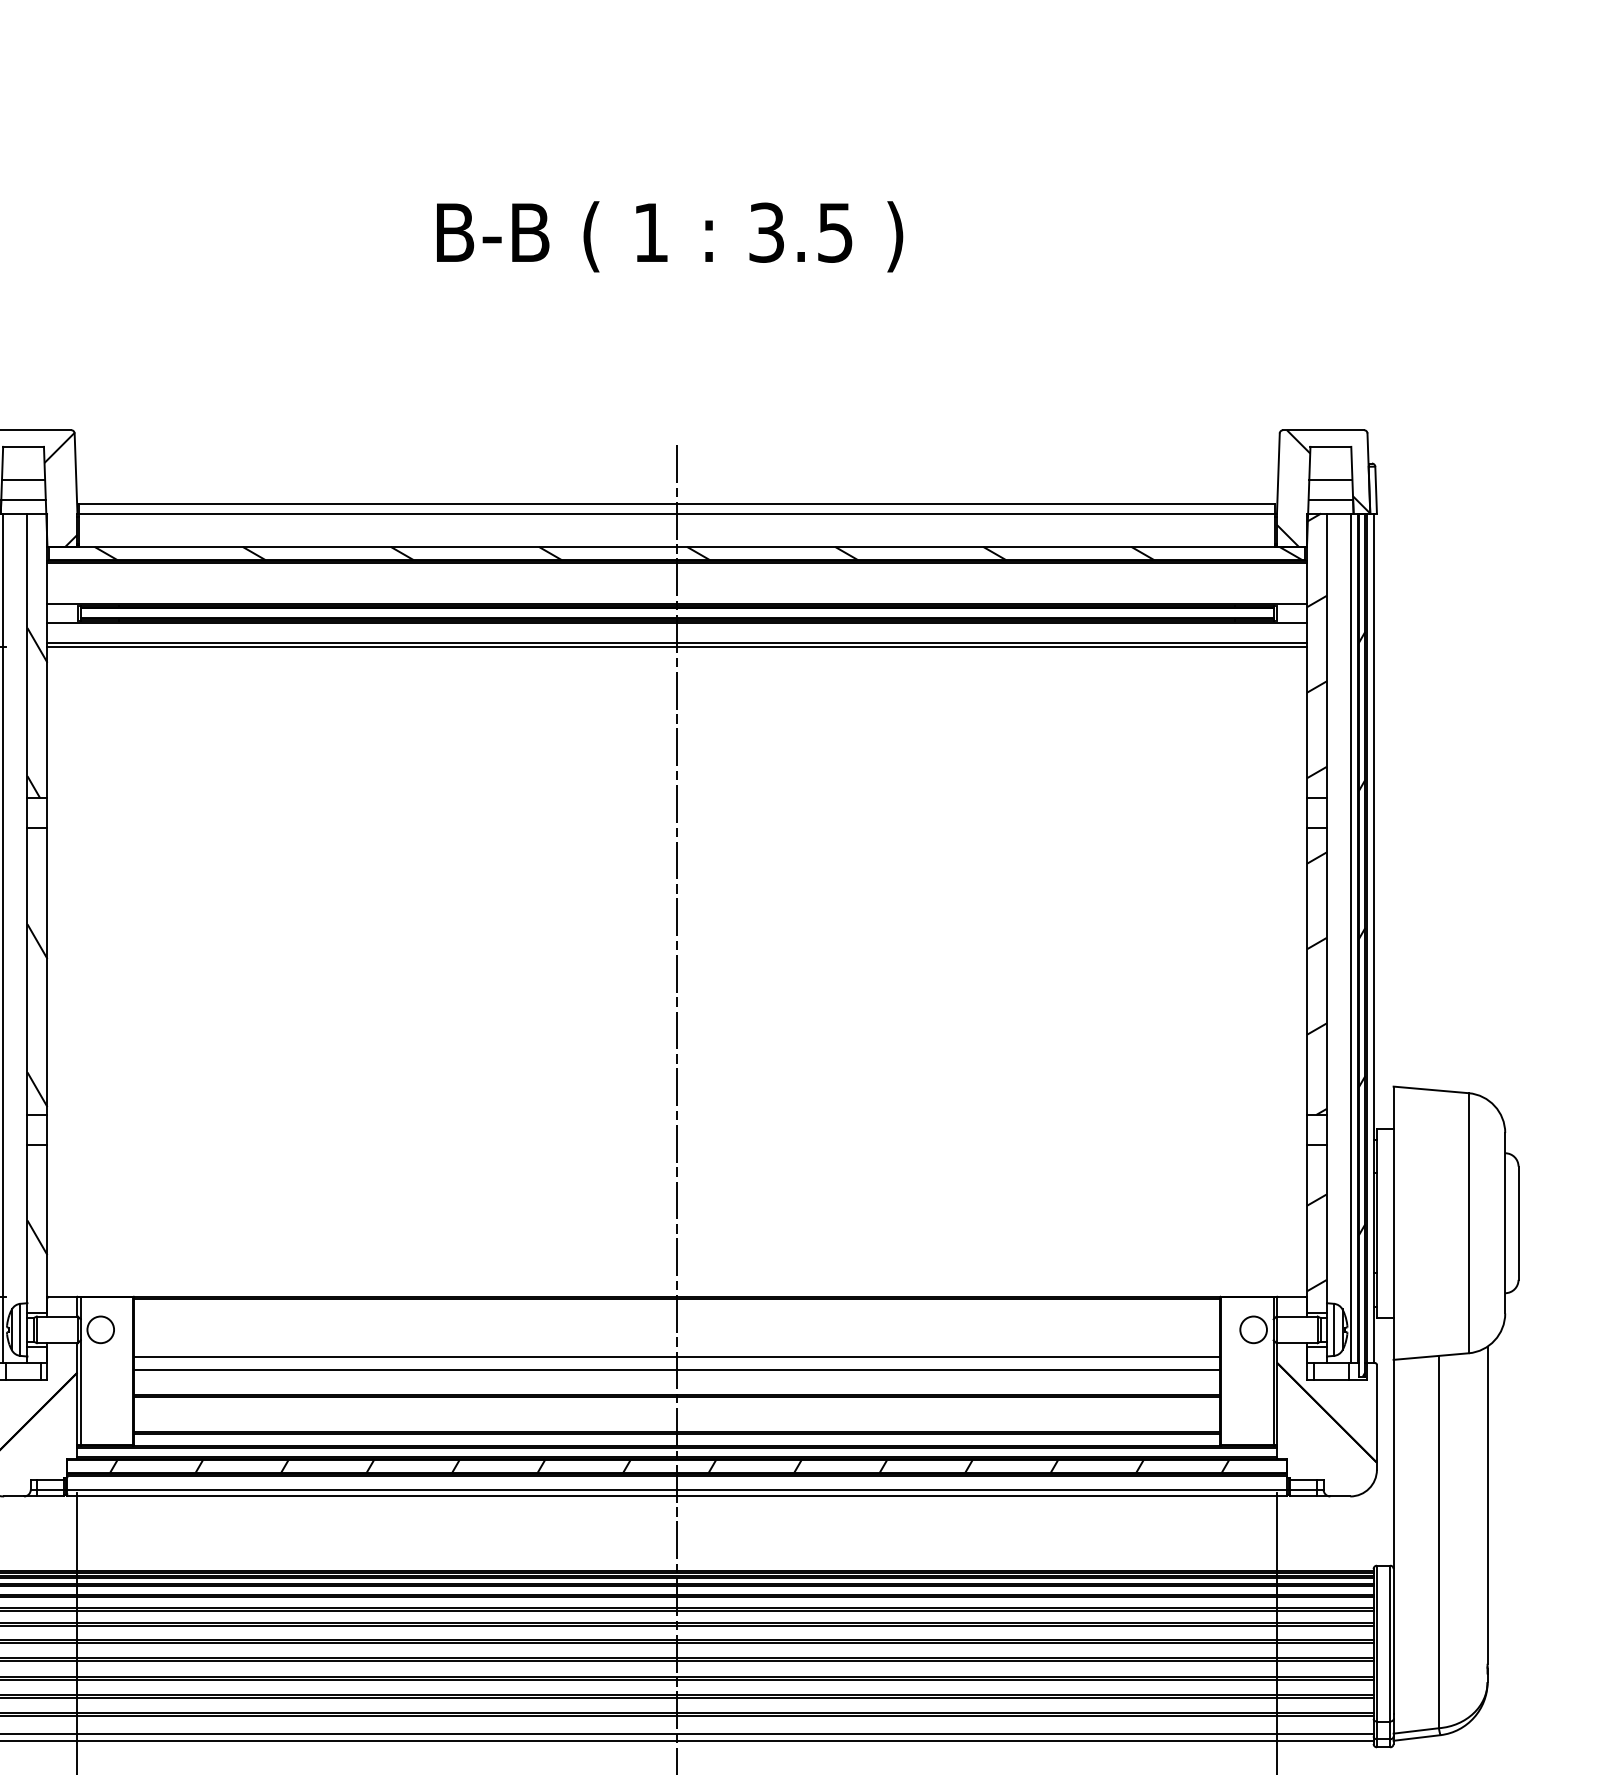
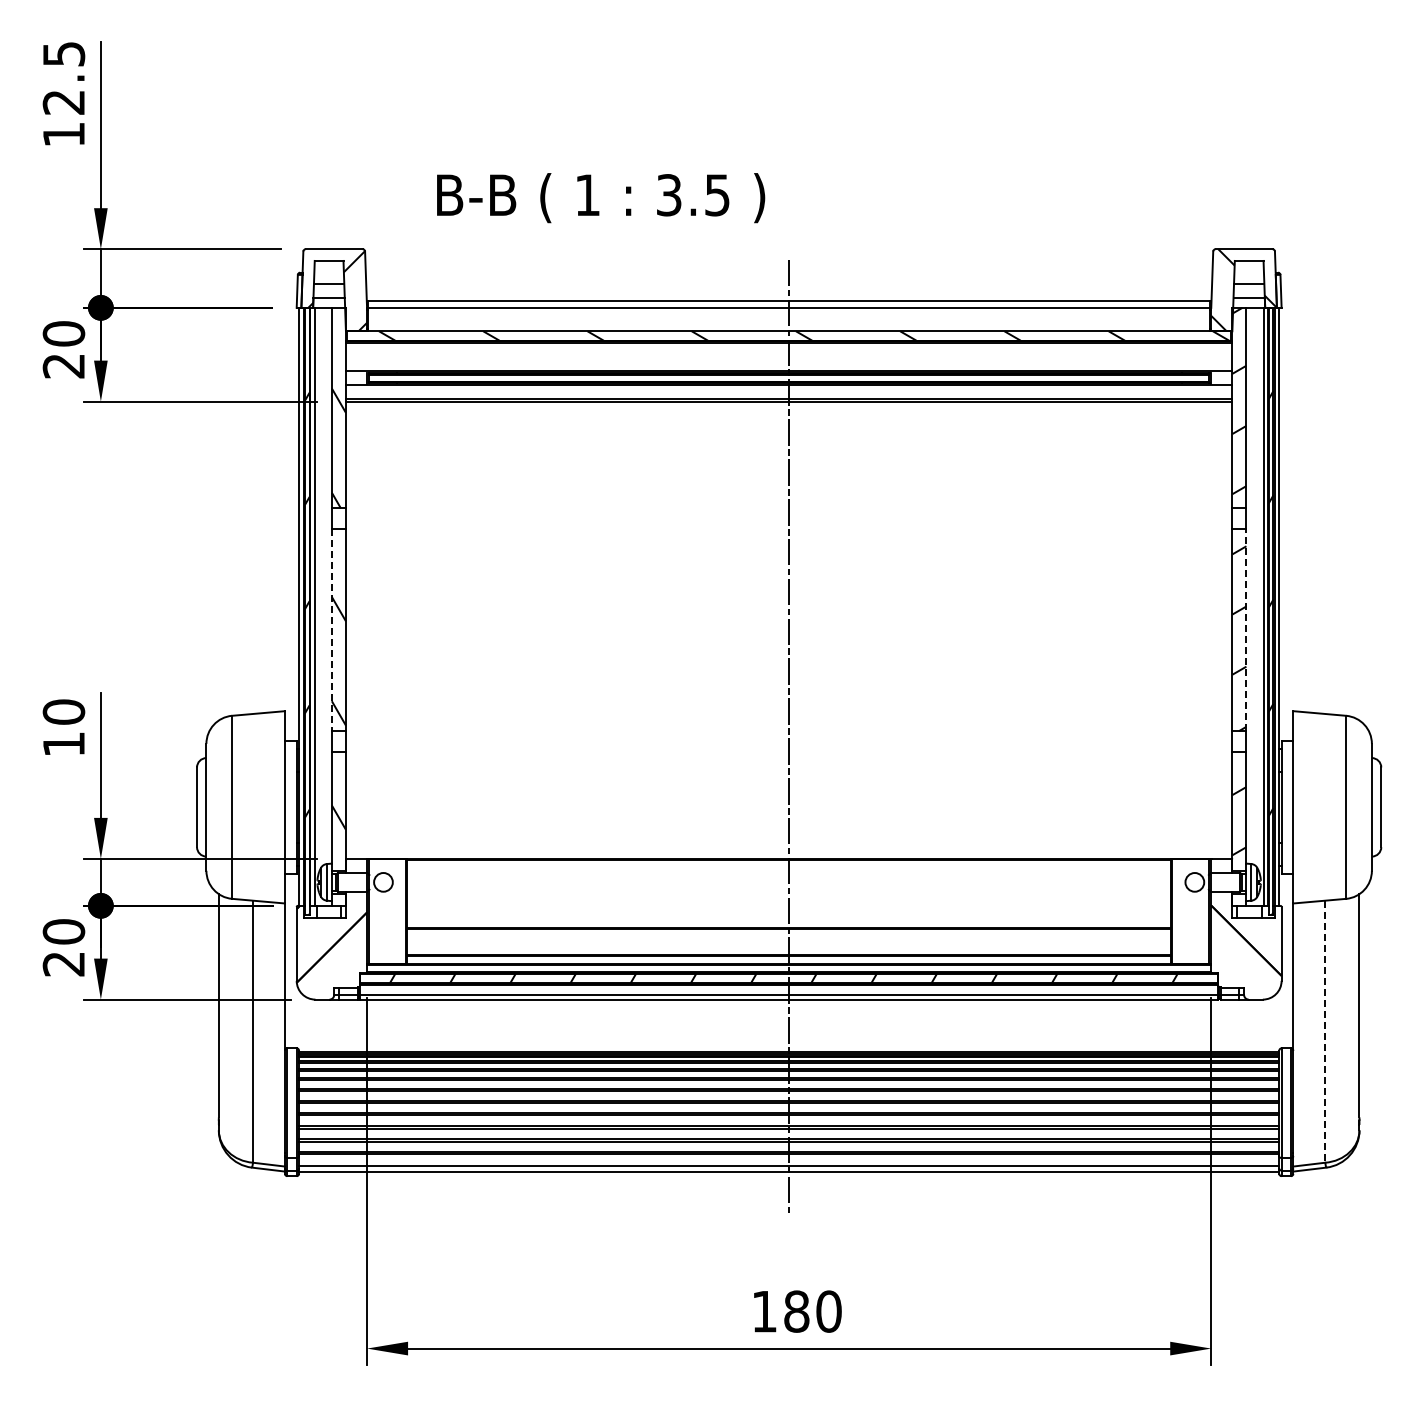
text: (670, 237) -> (601, 198), moved
line: (26, 971) -> (331, 630), solid -> dashed
line: (1327, 971) -> (1246, 630), solid -> dashed
line: (676, 1357) -> (788, 901), removed
line: (676, 1369) -> (788, 910), removed
line: (1439, 1543) -> (1325, 1032), solid -> dashed

